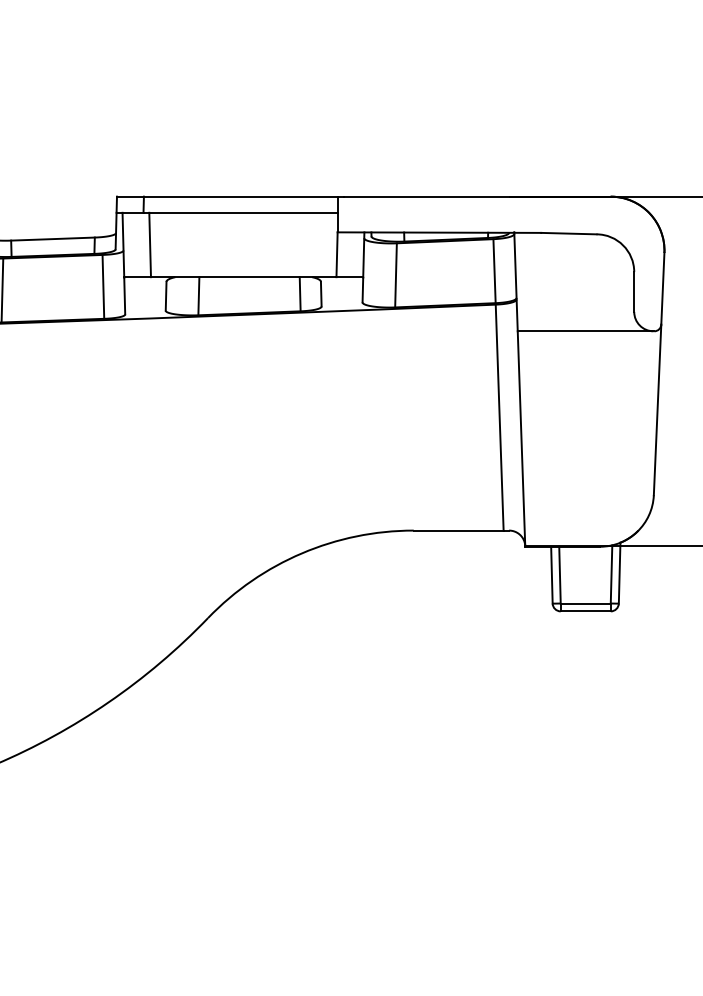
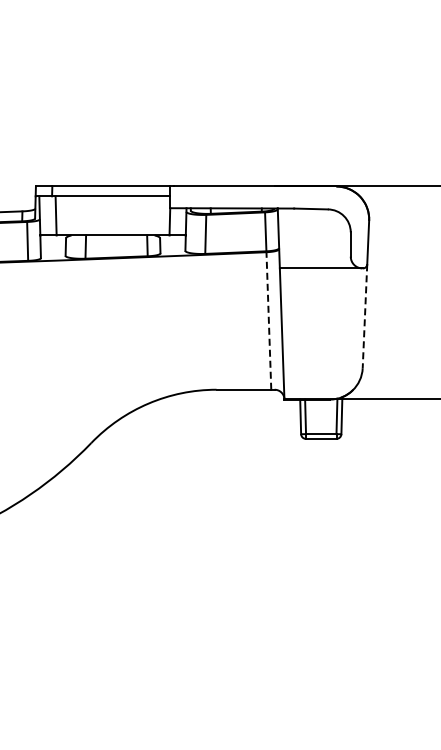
line: (656, 410) -> (364, 316), solid -> dashed
line: (499, 416) -> (268, 320), solid -> dashed

